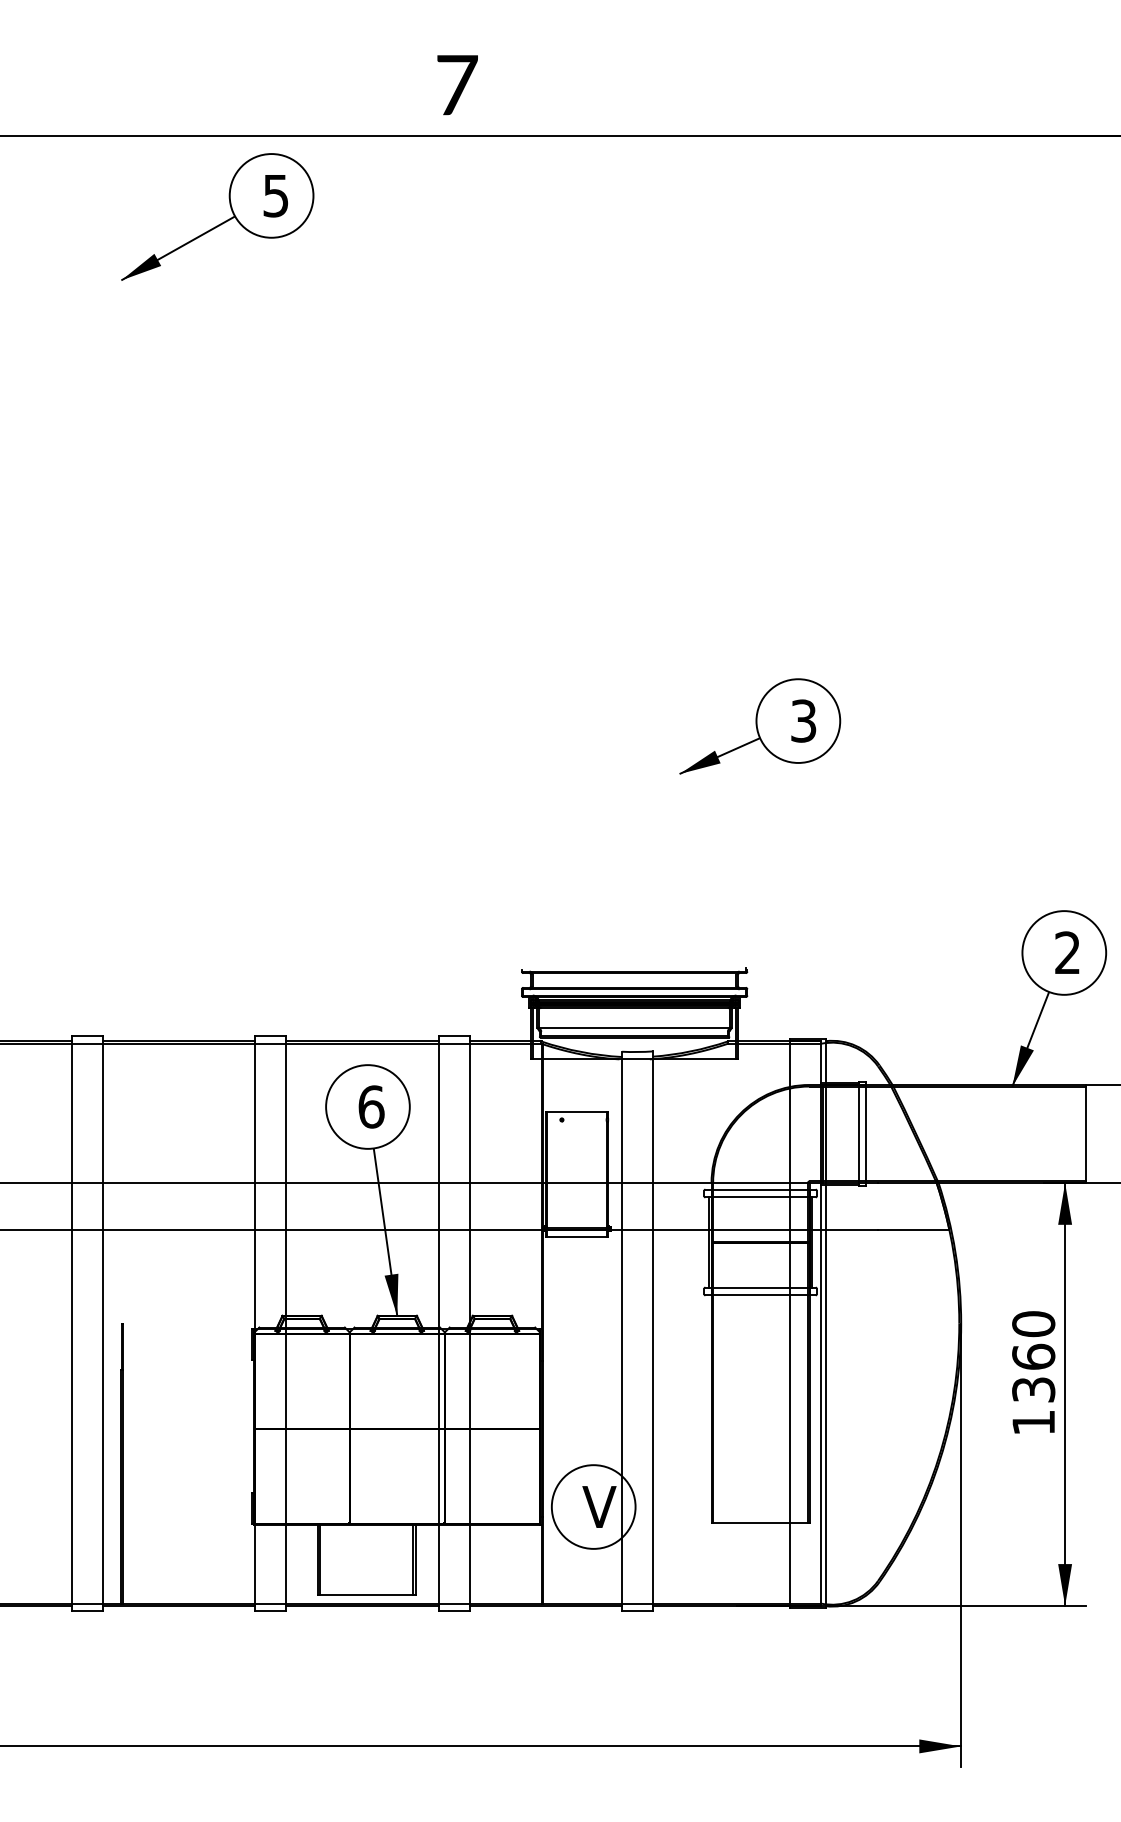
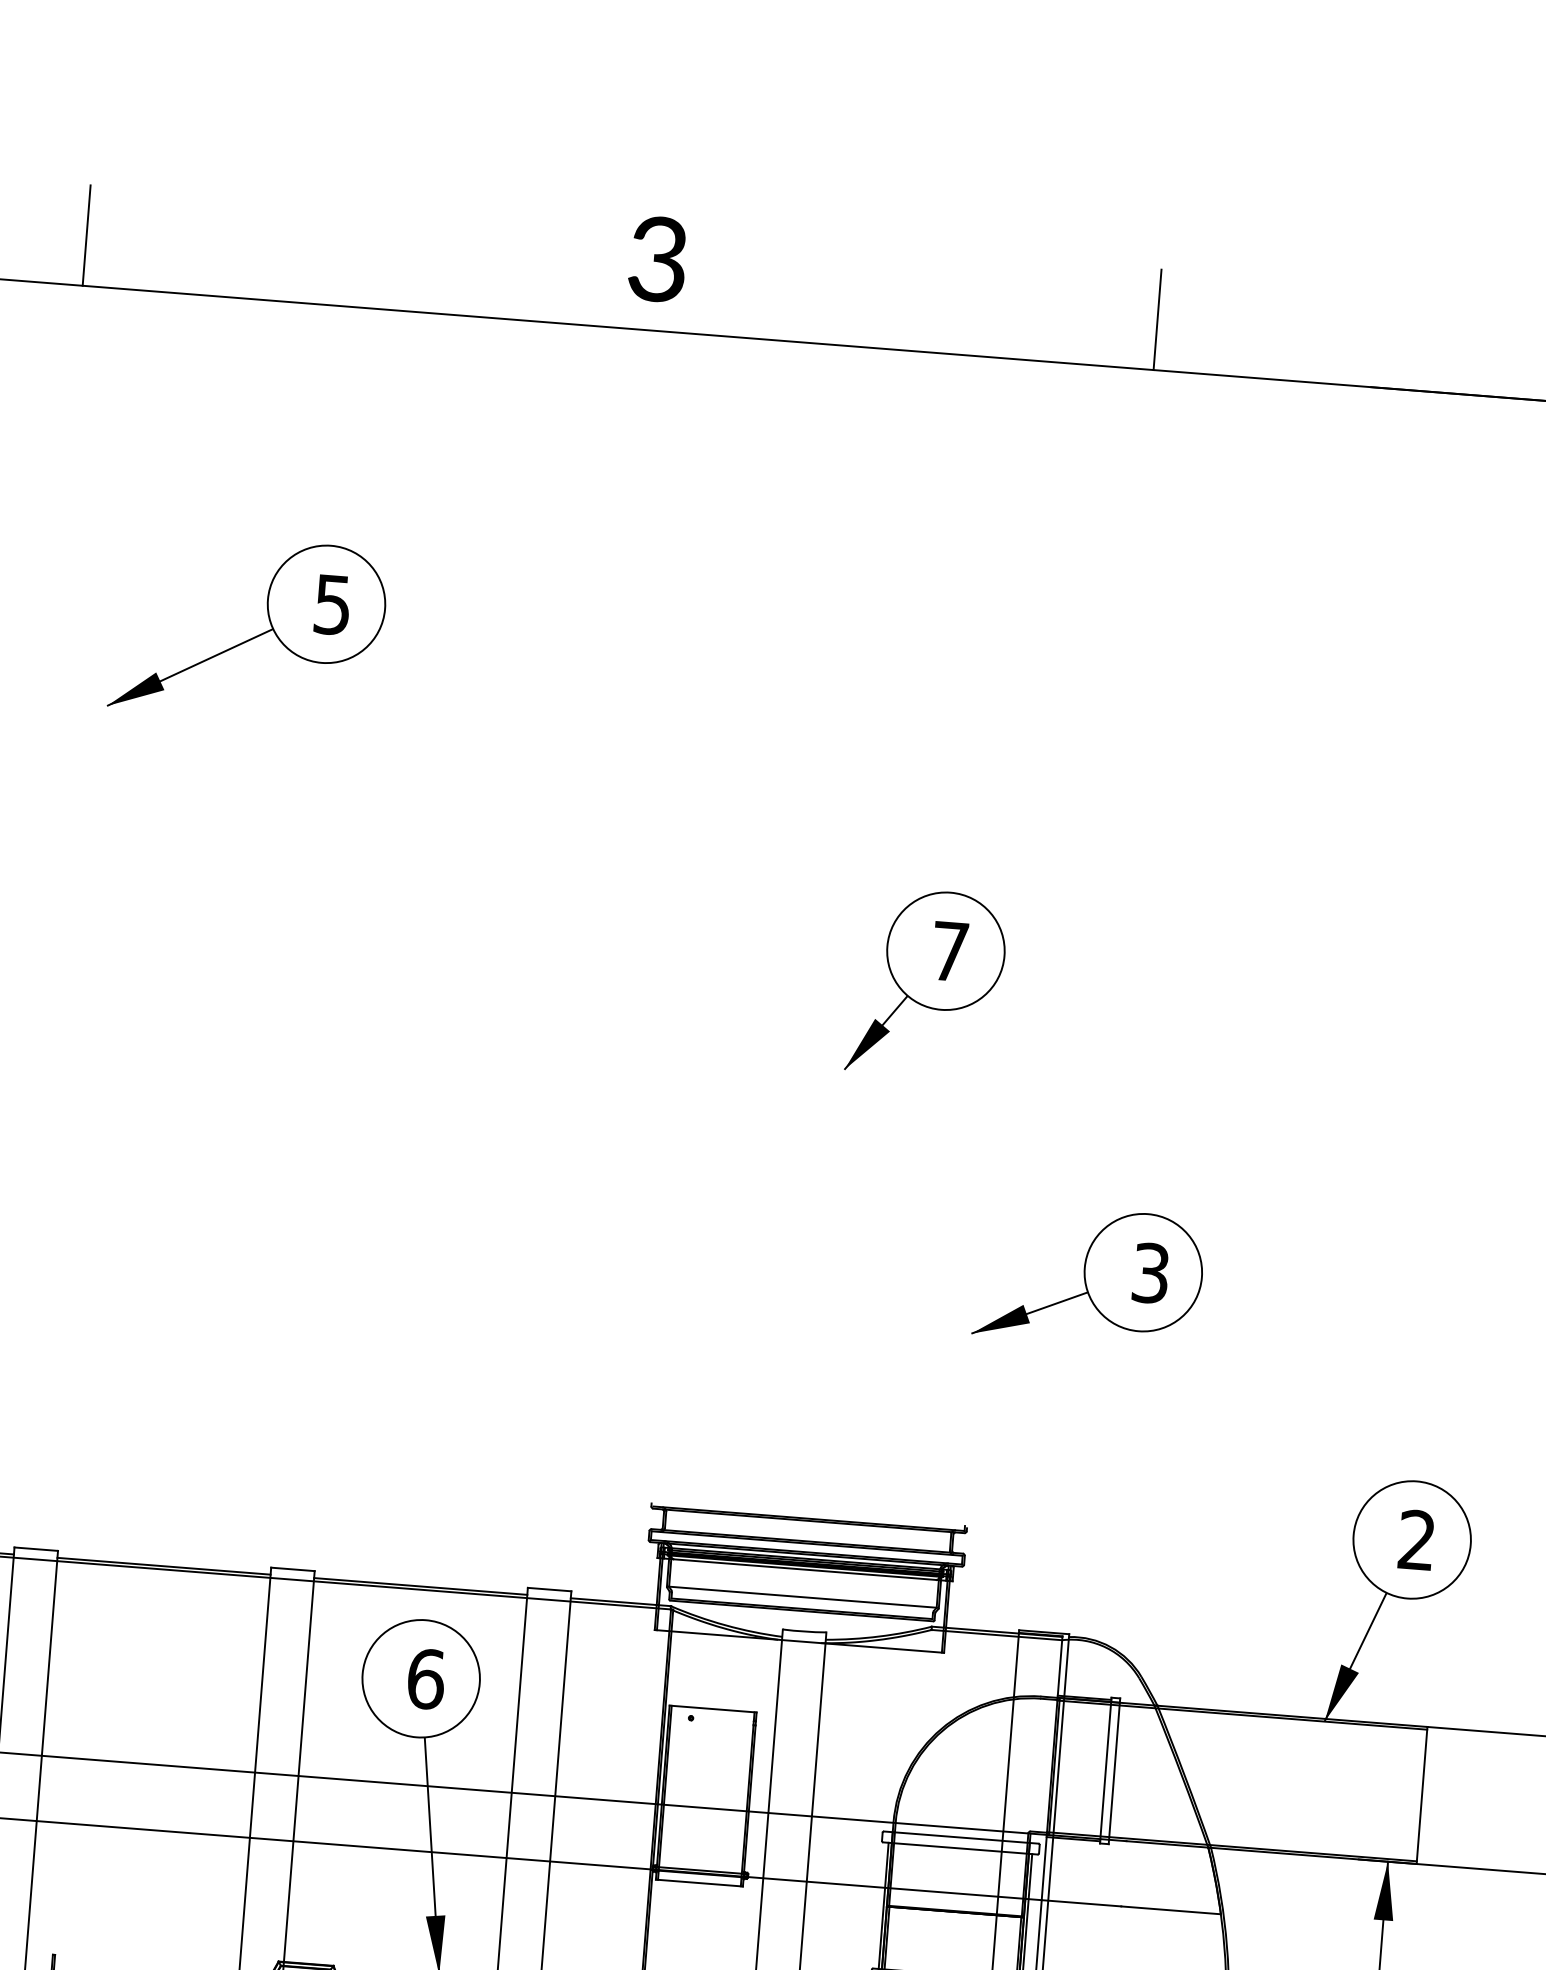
text: (456, 84) -> (657, 258), 7 -> 3
line: (49, 100) -> (86, 235), added
line: (815, 100) -> (1158, 320), added
part: (220, 223) -> (251, 637), moved
part: (688, 584) -> (927, 983), added
part: (760, 726) -> (1089, 1276), moved

